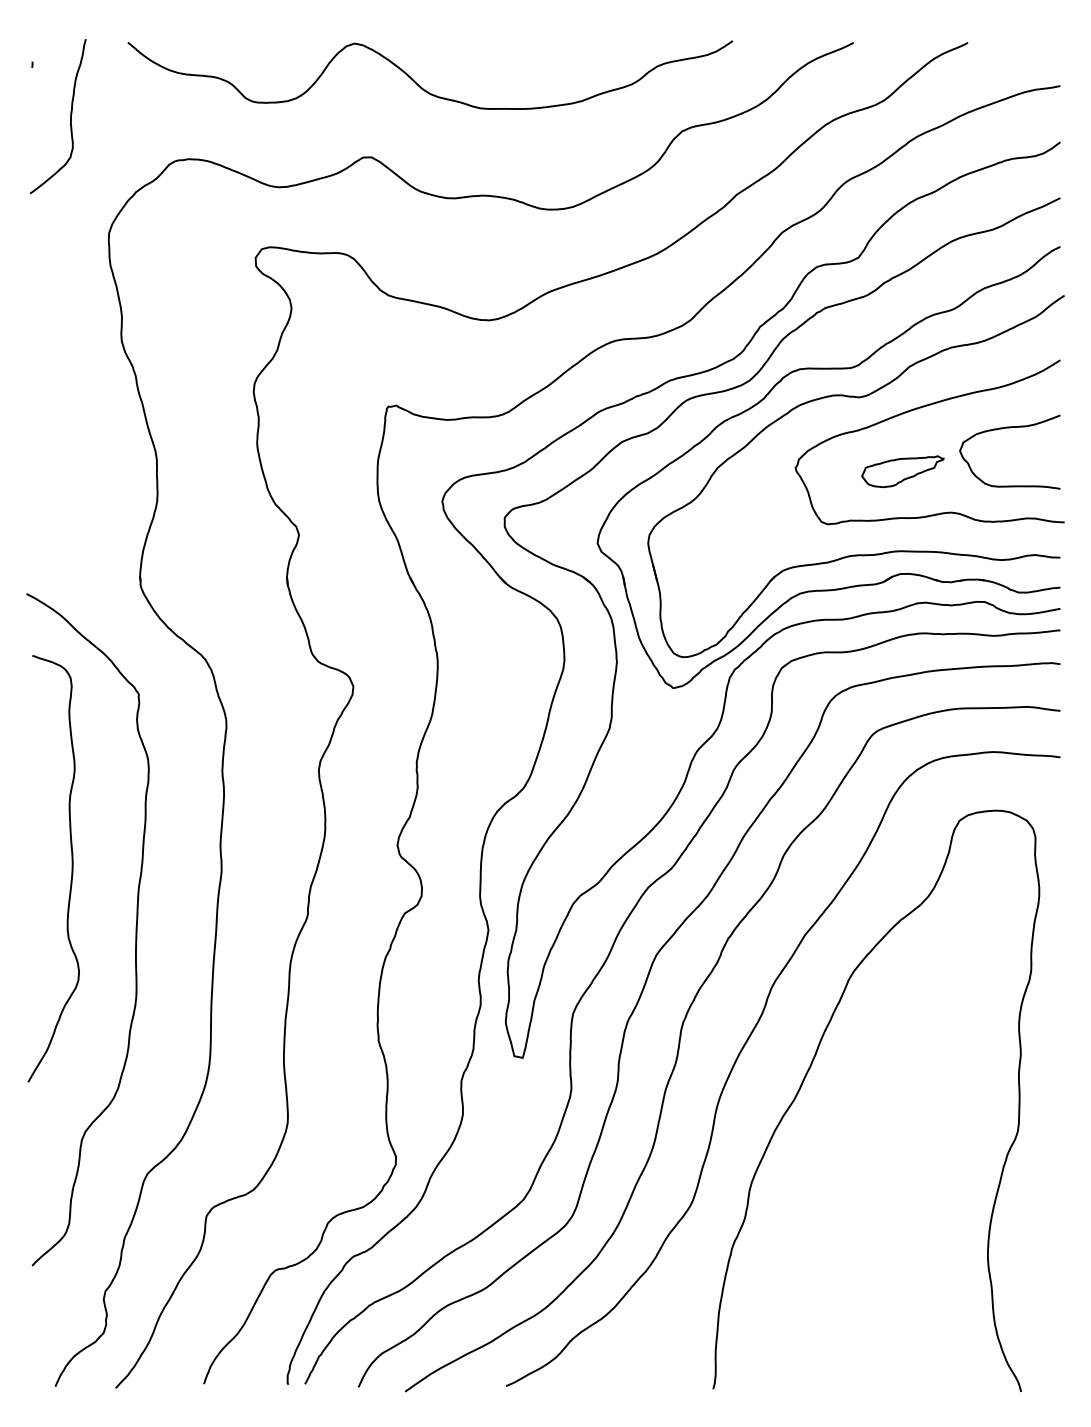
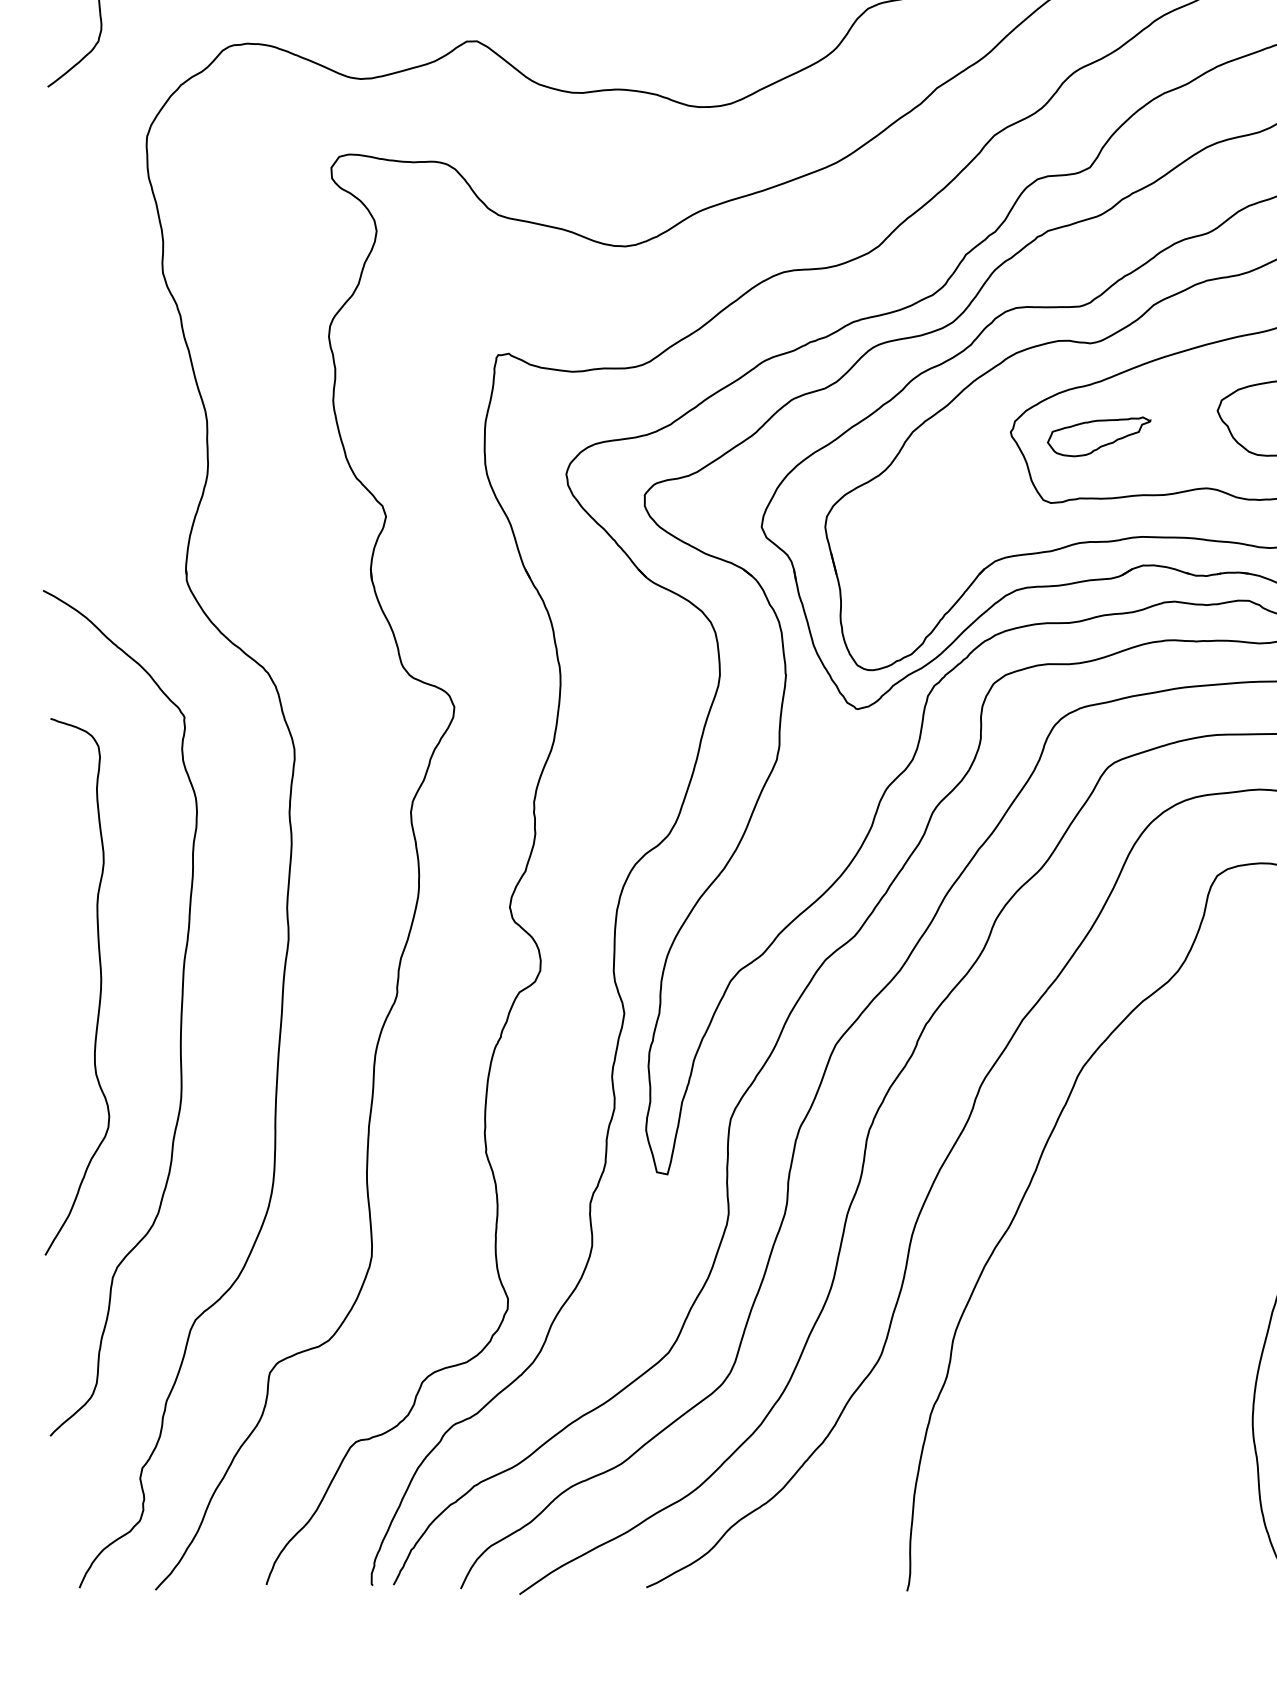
part: (902, 471) -> (1098, 436), moved
curve: (71, 868) -> (99, 986), moved

